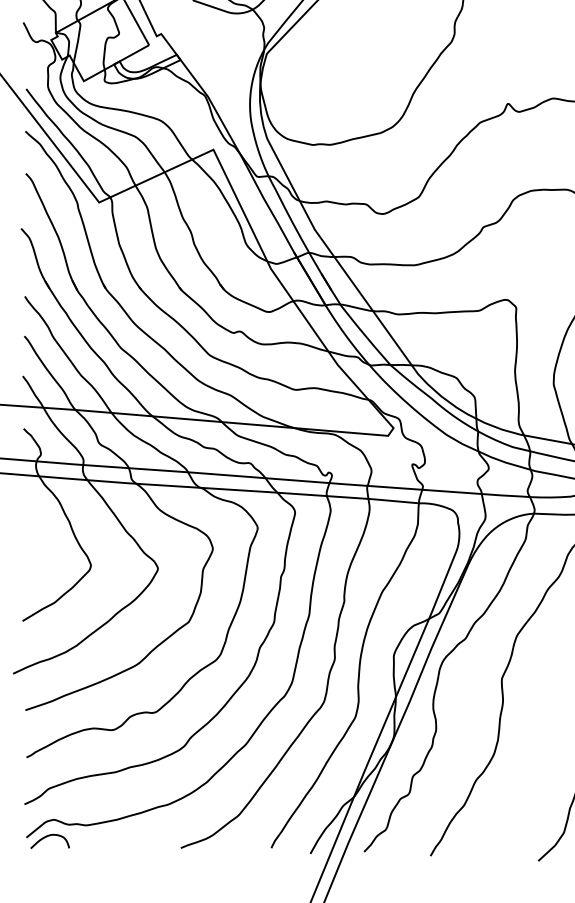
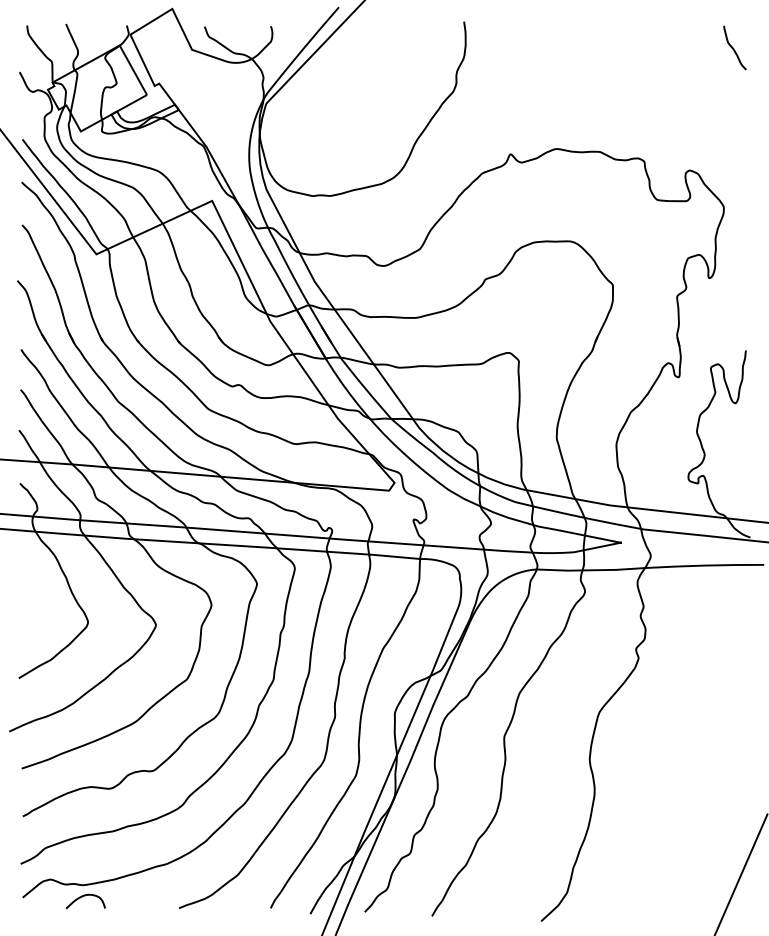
curve: (49, 836) -> (85, 896), moved

